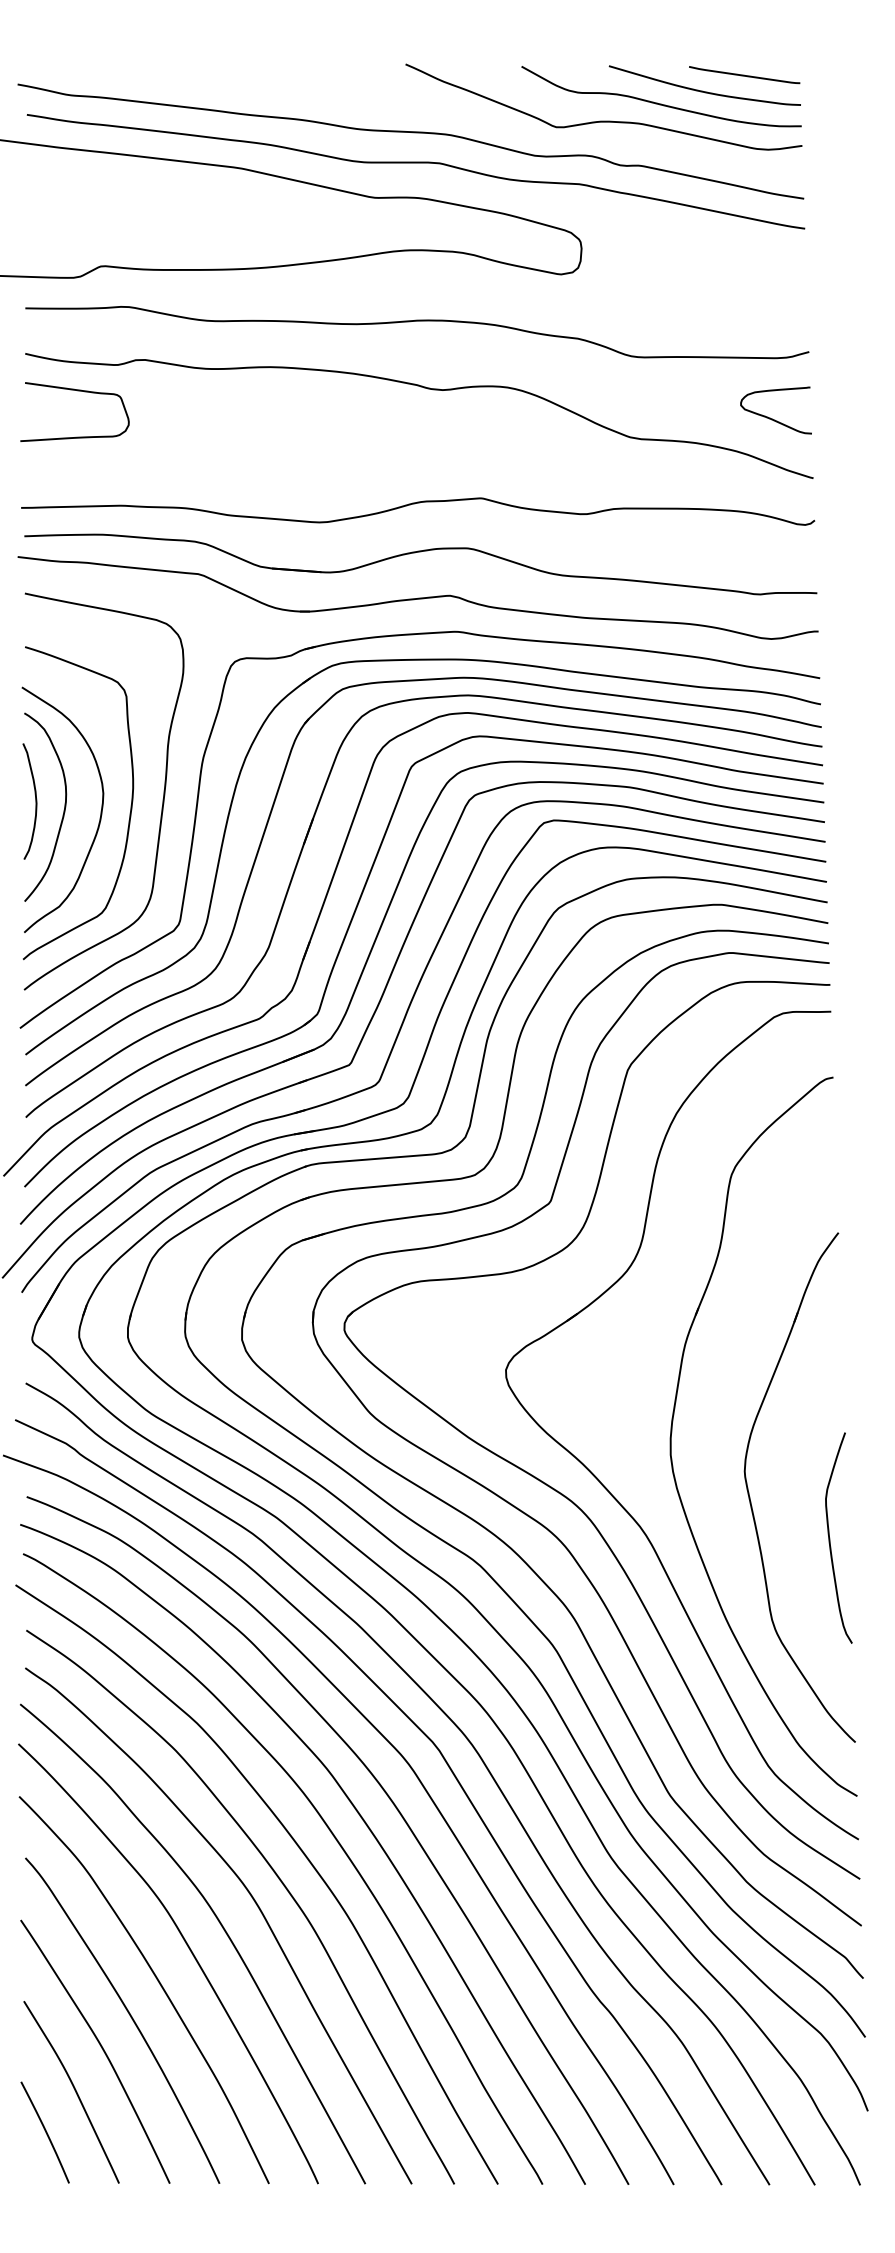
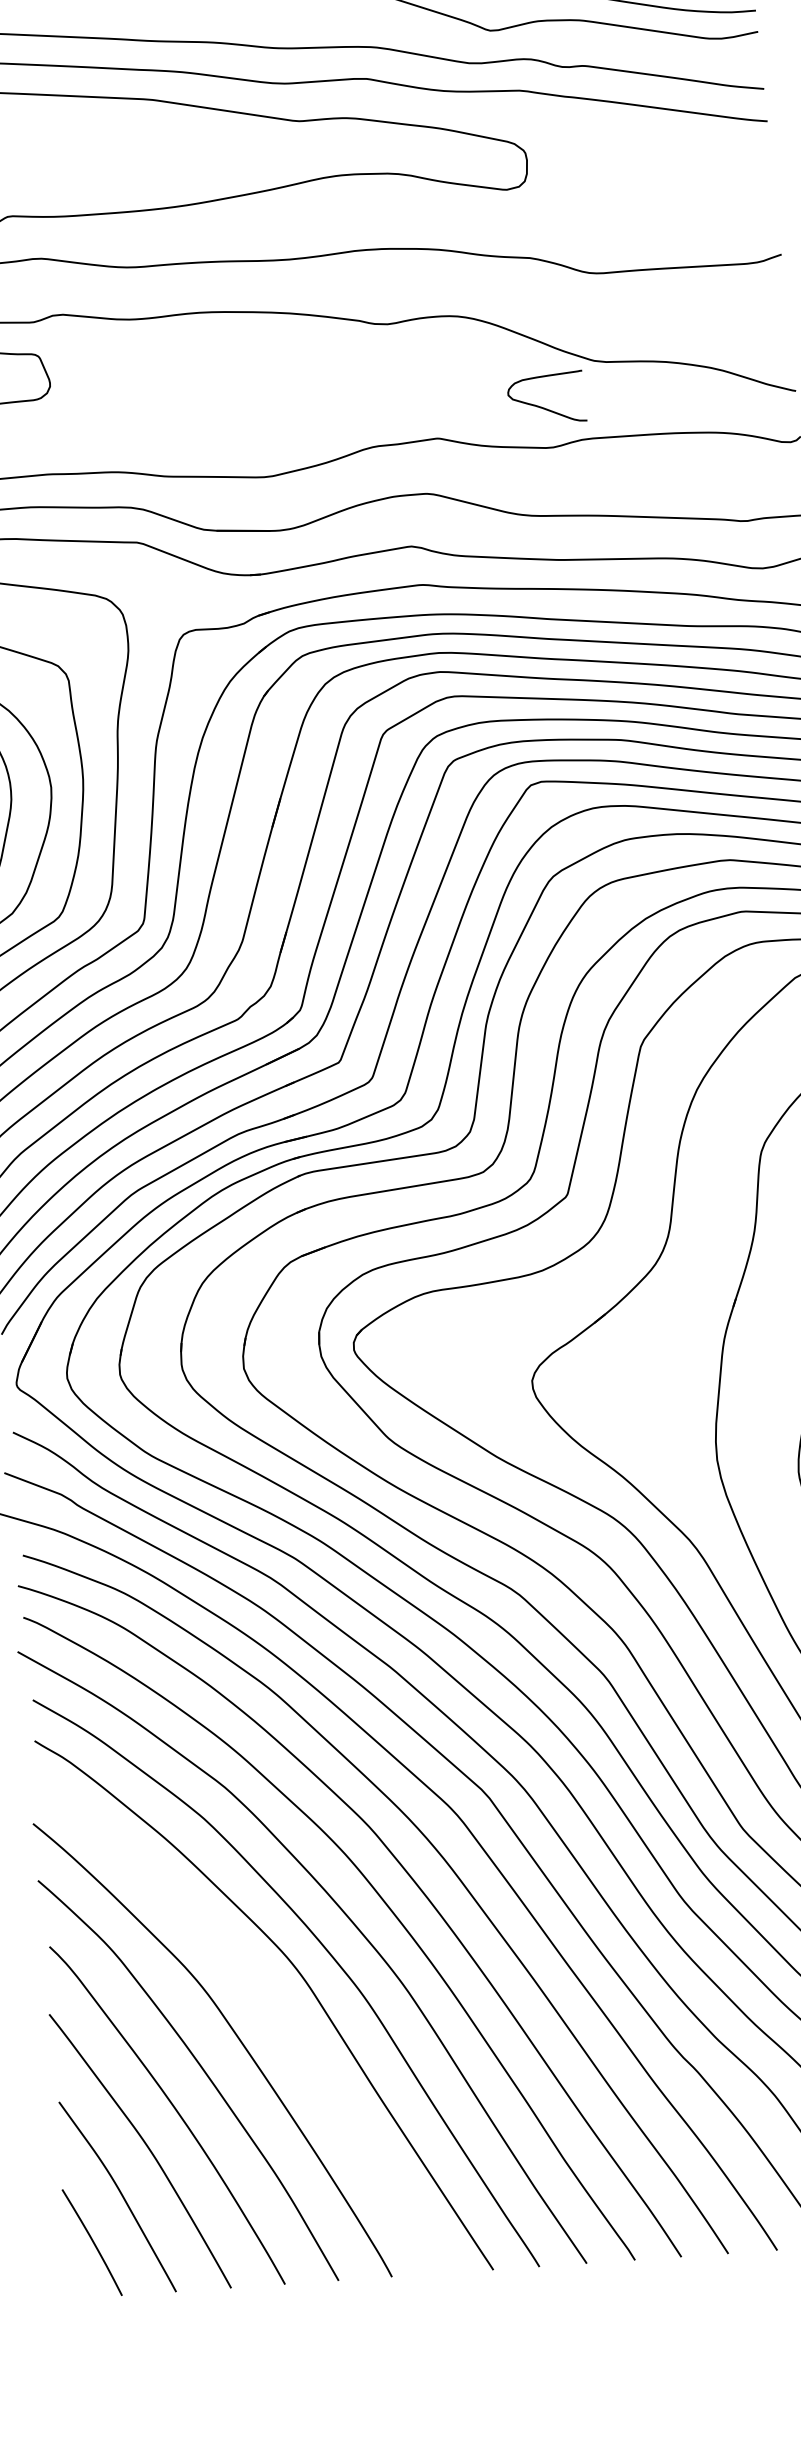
curve: (772, 418) -> (543, 407), moved
curve: (220, 1925) -> (266, 2004), removed

